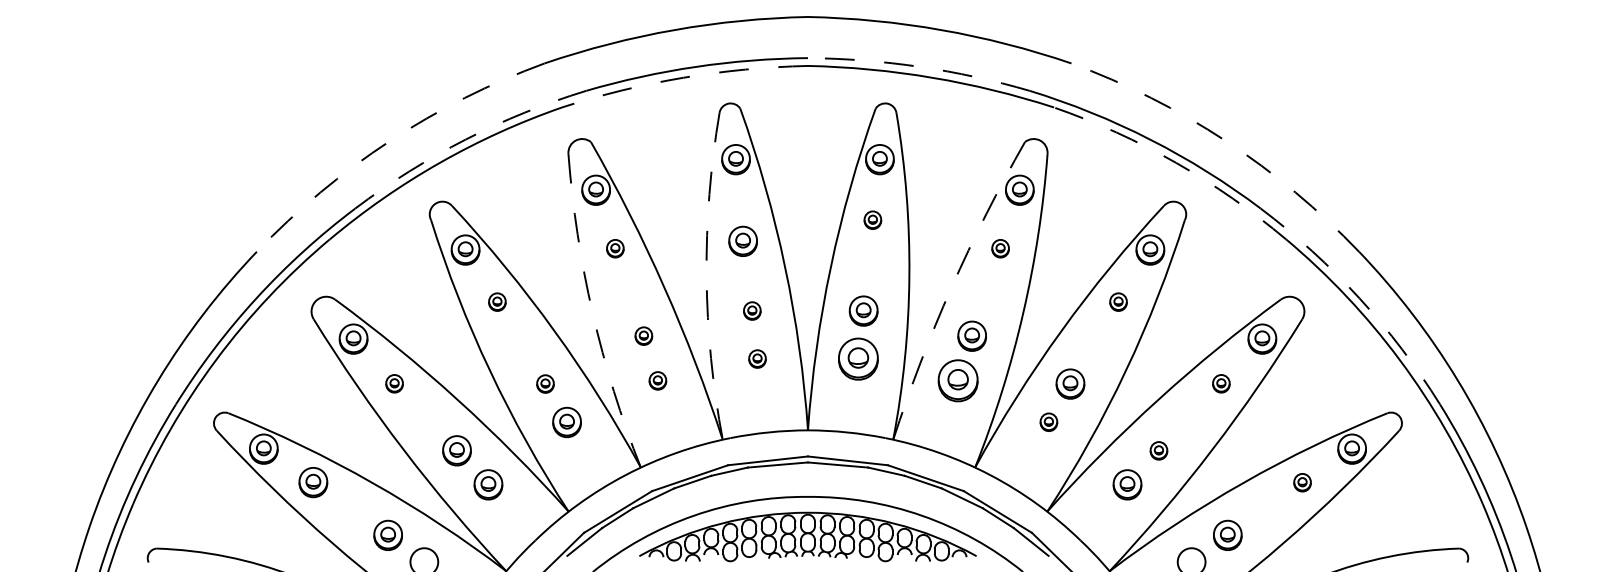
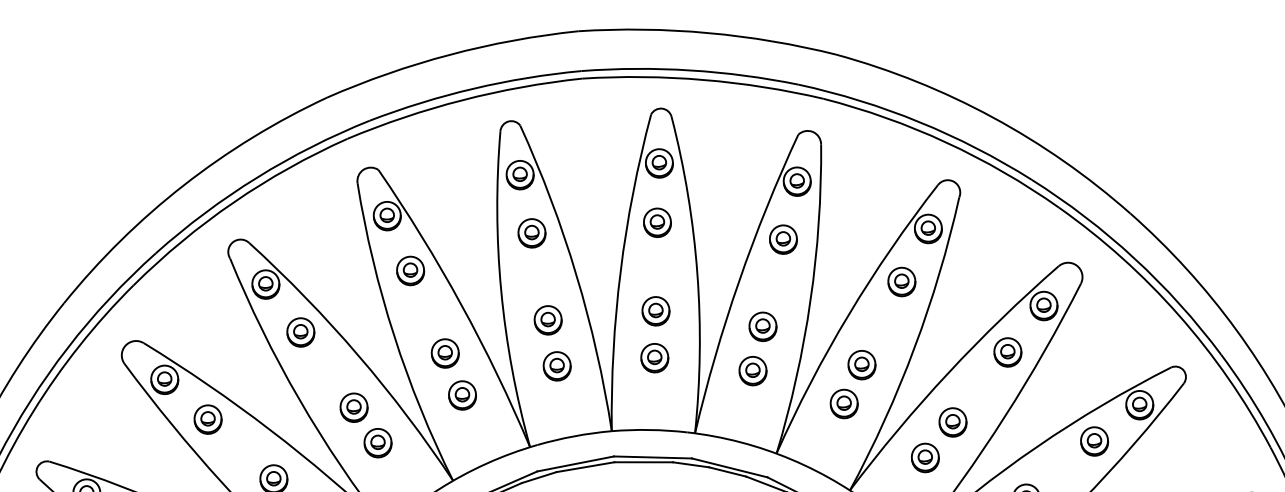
arc: (919, 66) -> (690, 70), dashed -> solid
arc: (683, 77) -> (462, 99), dashed -> solid
arc: (465, 139) -> (256, 177), dashed -> solid
arc: (389, 141) -> (183, 185), dashed -> solid
arc: (1226, 141) -> (993, 117), dashed -> solid
arc: (1176, 162) -> (946, 142), dashed -> solid
part: (872, 219) -> (657, 221), size x1.67
part: (742, 240) -> (531, 232), moved
part: (615, 248) -> (410, 270), size x1.67
part: (1000, 248) -> (783, 239), size x1.67
arc: (706, 276) -> (501, 290), dashed -> solid
arc: (951, 287) -> (739, 281), dashed -> solid
arc: (1359, 298) -> (1134, 258), dashed -> solid
part: (497, 301) -> (300, 331), size x1.67
part: (1118, 301) -> (901, 281), size x1.67
part: (752, 310) -> (548, 319), size x1.67
arc: (592, 313) -> (393, 335), dashed -> solid
part: (643, 335) -> (444, 352), size x1.67
part: (757, 358) -> (557, 365), size x1.67
part: (858, 358) -> (654, 357), size x0.71
part: (657, 380) -> (462, 395), size x1.67
part: (957, 380) -> (752, 370), size x0.71
part: (394, 383) -> (207, 419), size x1.67
part: (545, 383) -> (354, 407), size x1.67
part: (1221, 383) -> (1008, 352), size x1.67
part: (1048, 421) -> (843, 403), size x1.67
part: (1158, 450) -> (952, 422), size x1.67
part: (1302, 482) -> (1094, 441), size x1.67

